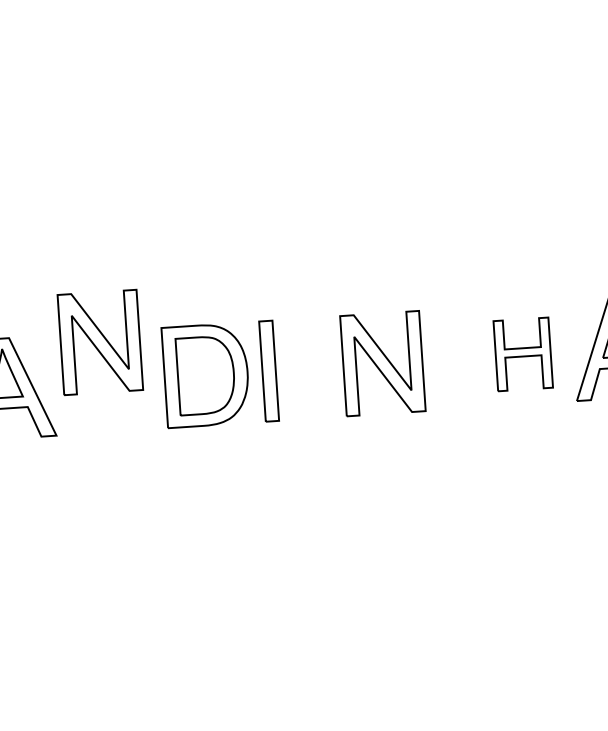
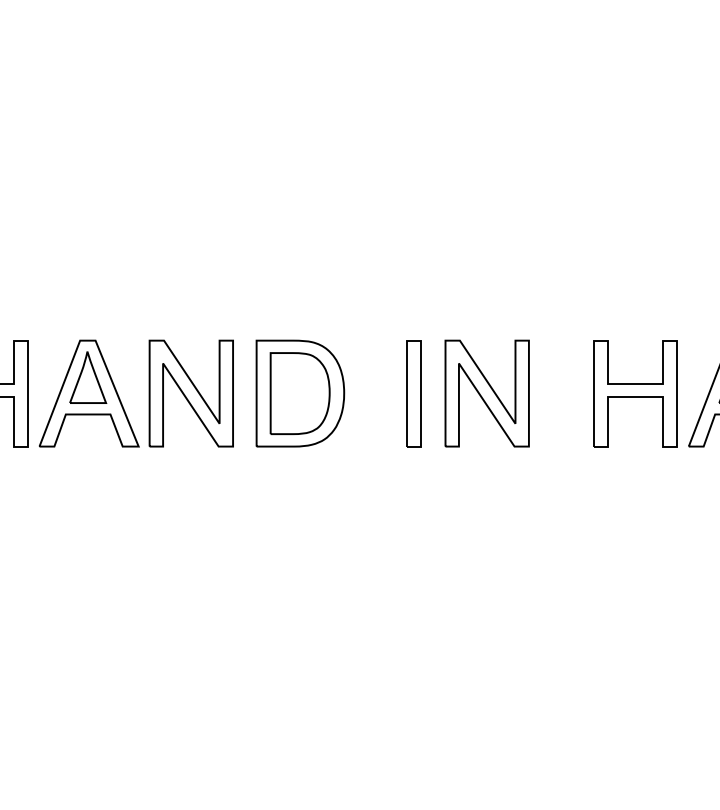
part: (99, 342) -> (190, 393), moved
part: (523, 354) -> (635, 393), size x1.43
part: (268, 371) -> (413, 393), moved

